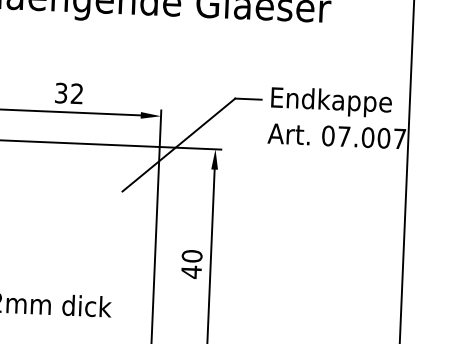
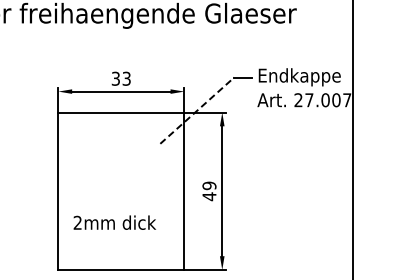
text: (76, 93) -> (126, 78), 32 -> 33
text: (328, 136) -> (298, 100), 07.007 -> 27.007
line: (179, 144) -> (197, 110), solid -> dashed
text: (192, 255) -> (209, 185), 40 -> 49

